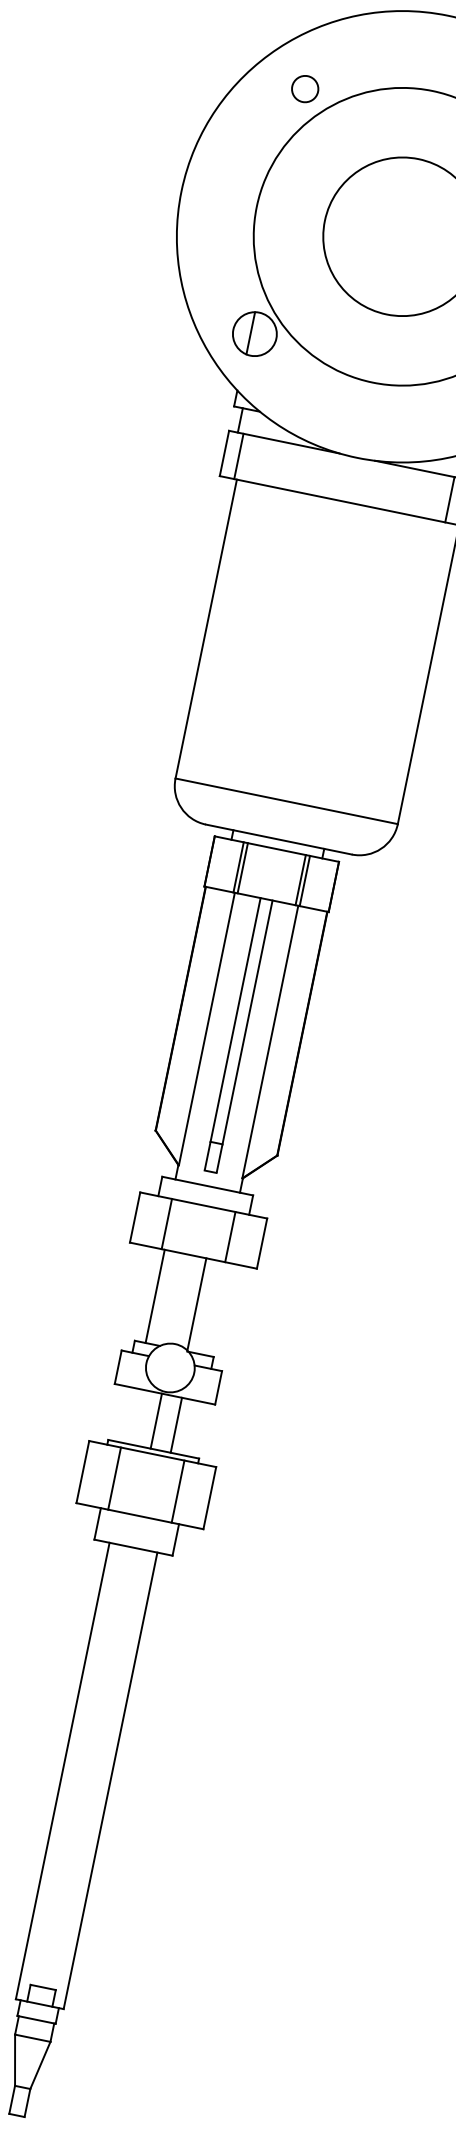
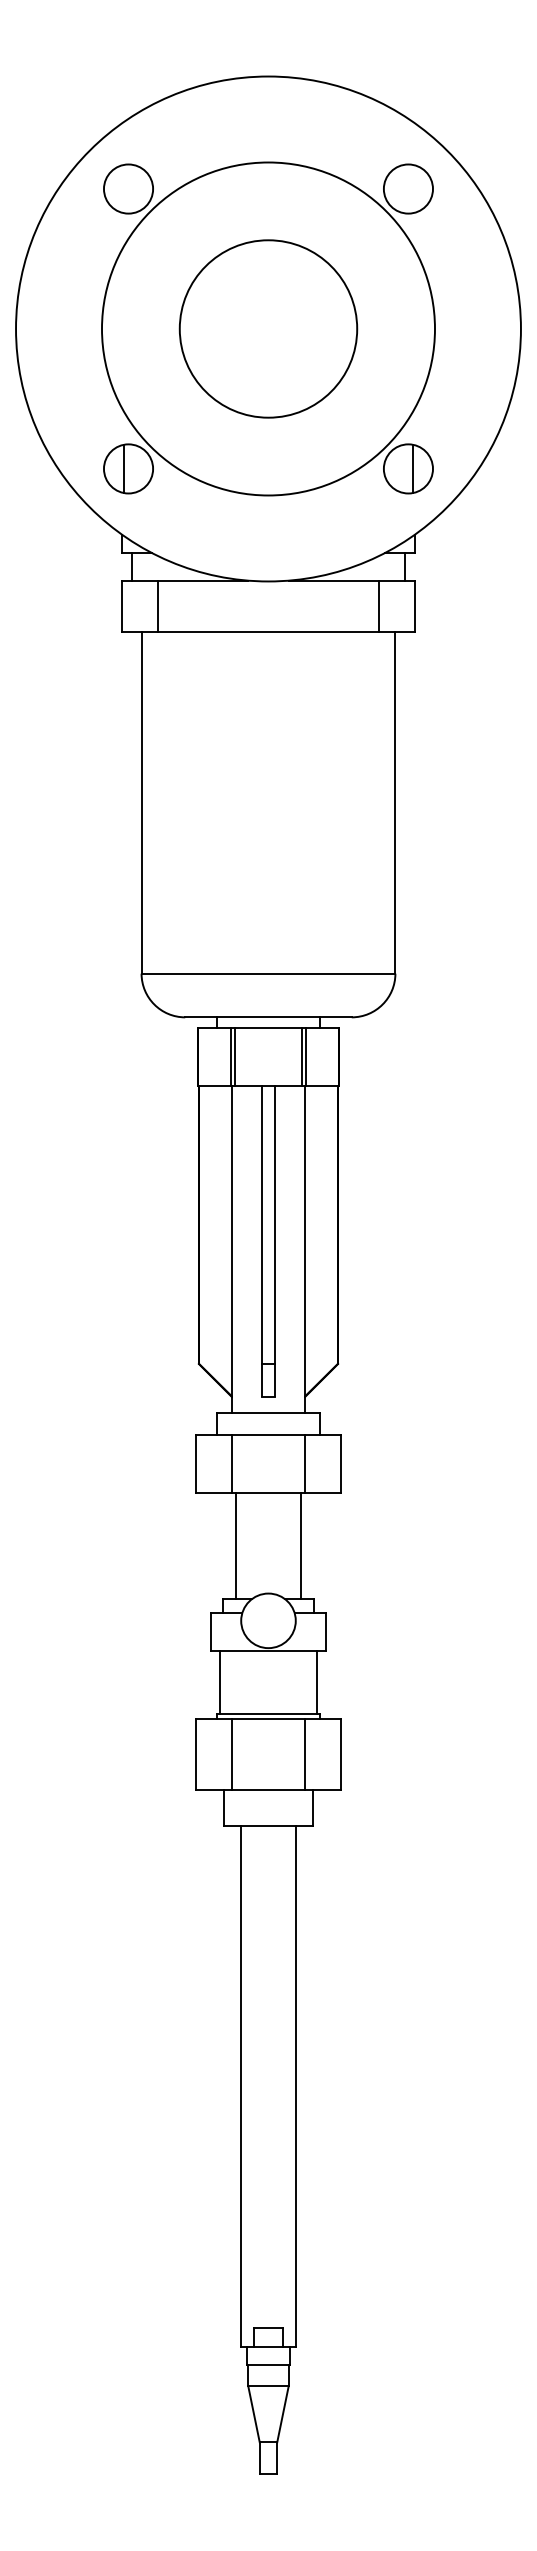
circle: (305, 88) -> (128, 188), size x1.67
line: (238, 456) -> (157, 606), moved
line: (197, 1304) -> (301, 1545), moved
line: (156, 1420) -> (220, 1681), moved
line: (176, 1424) -> (316, 1681), moved

